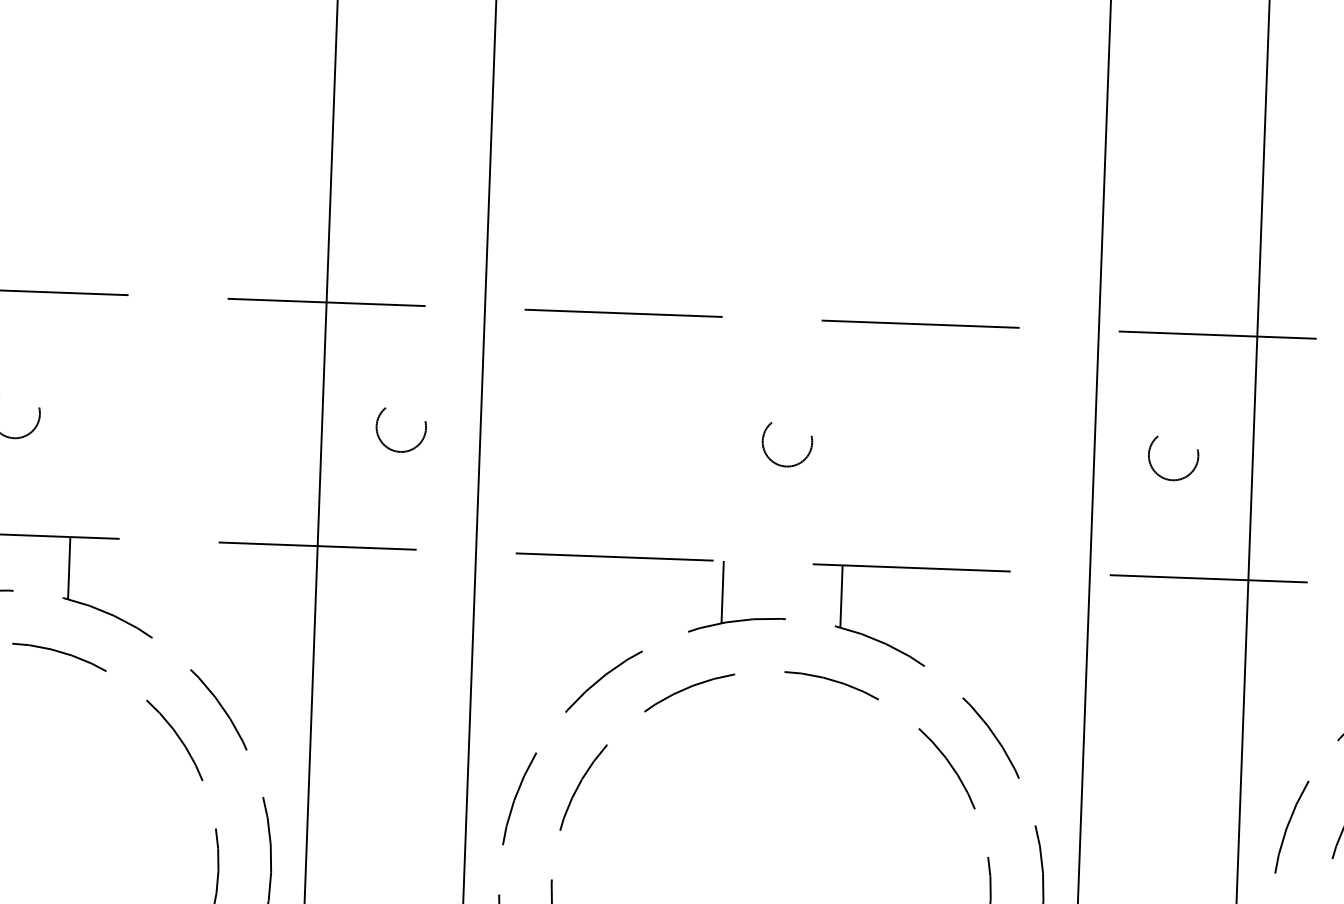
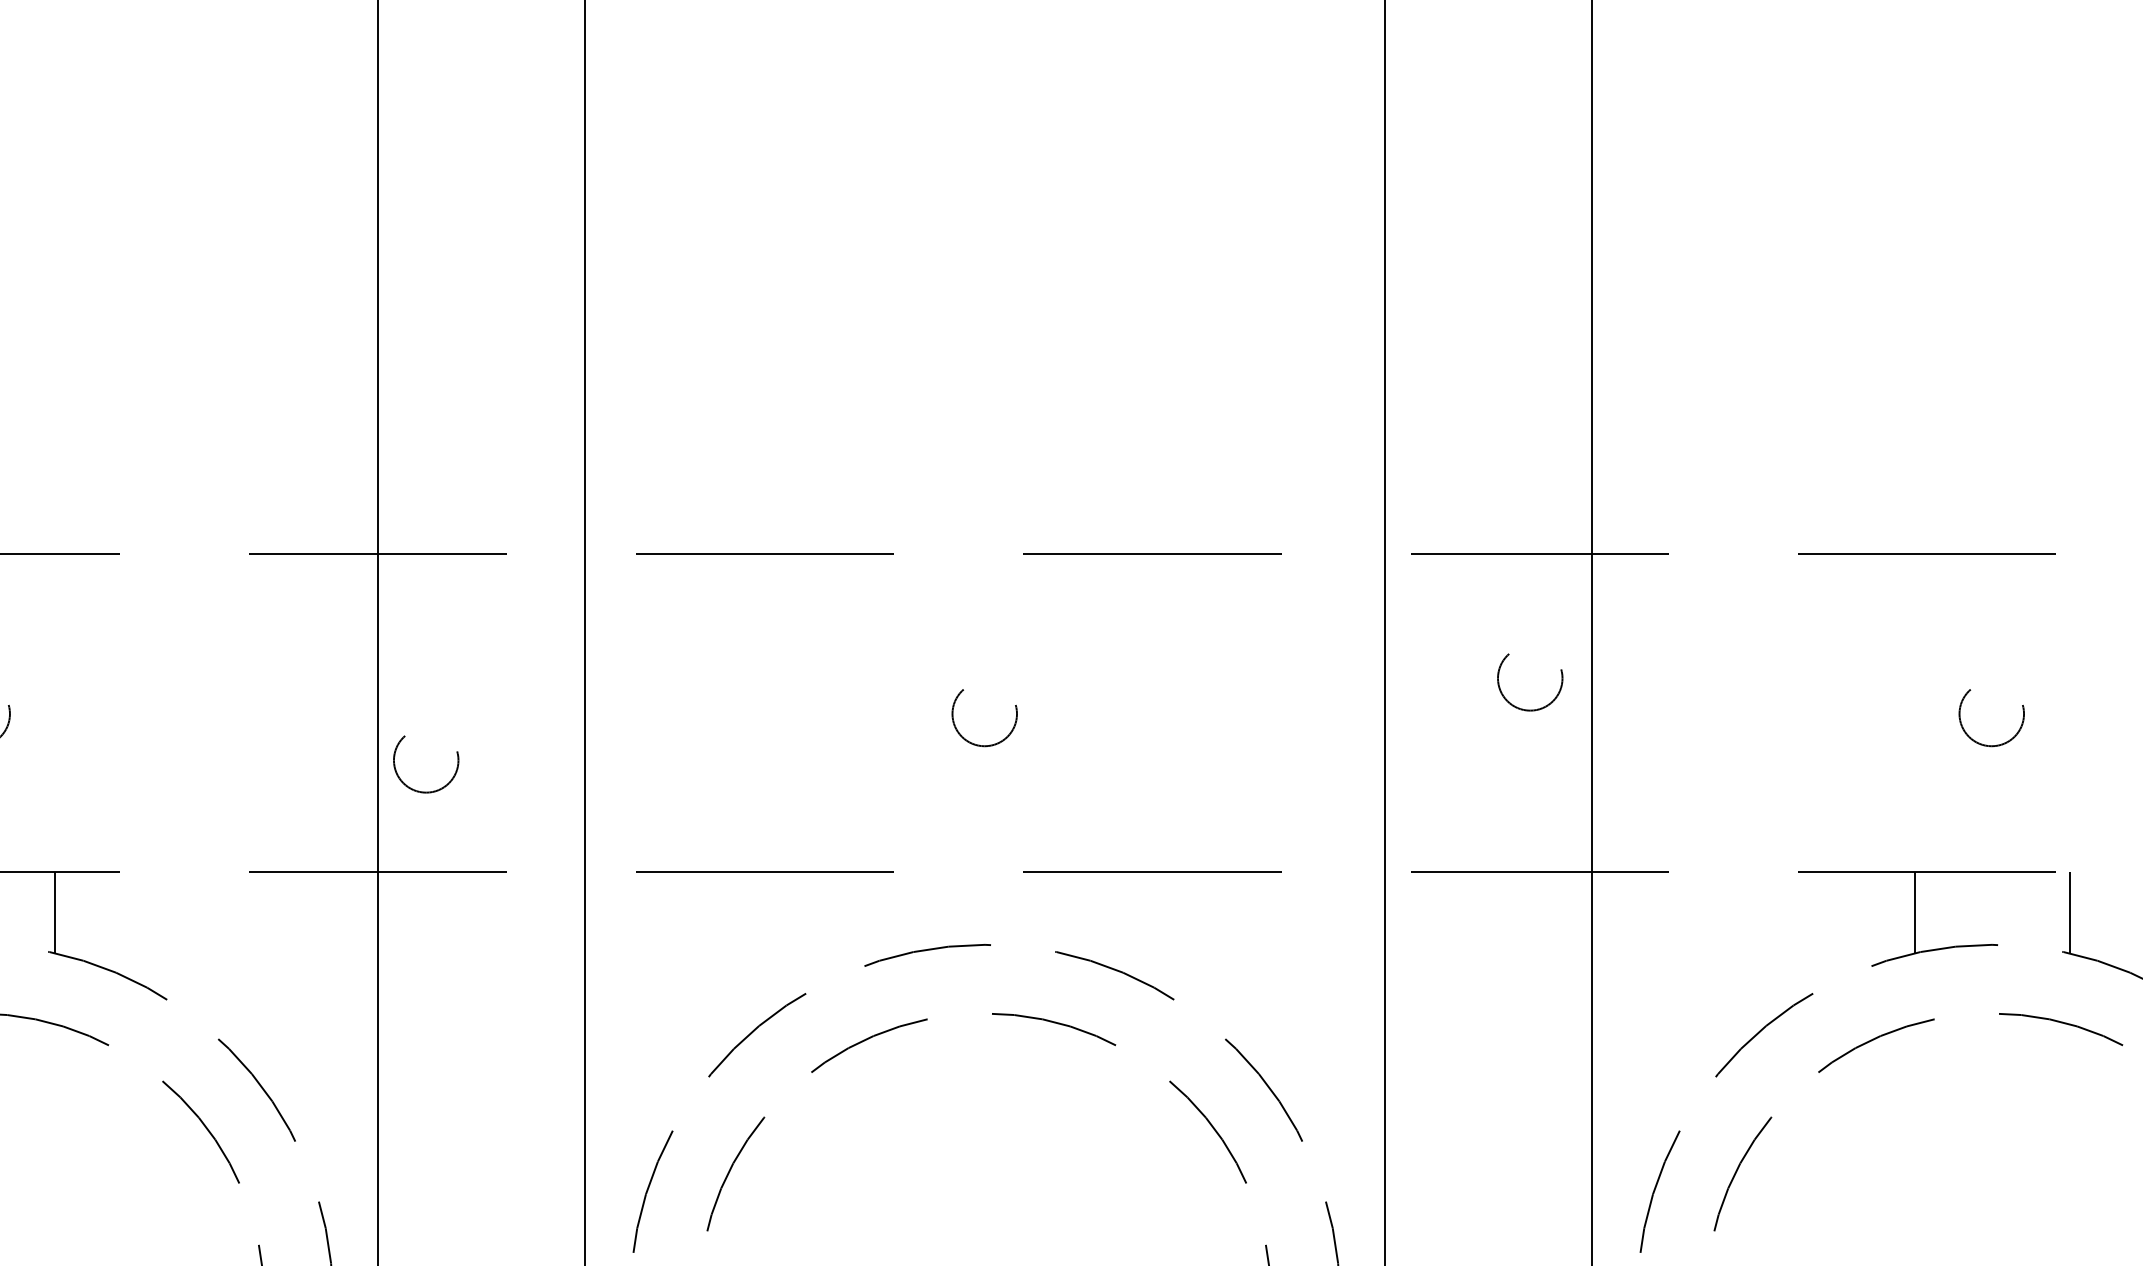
circle: (401, 430) -> (426, 764), moved
circle: (1173, 458) -> (1530, 682), moved
line: (722, 591) -> (907, 912), removed
line: (841, 596) -> (1062, 912), removed

